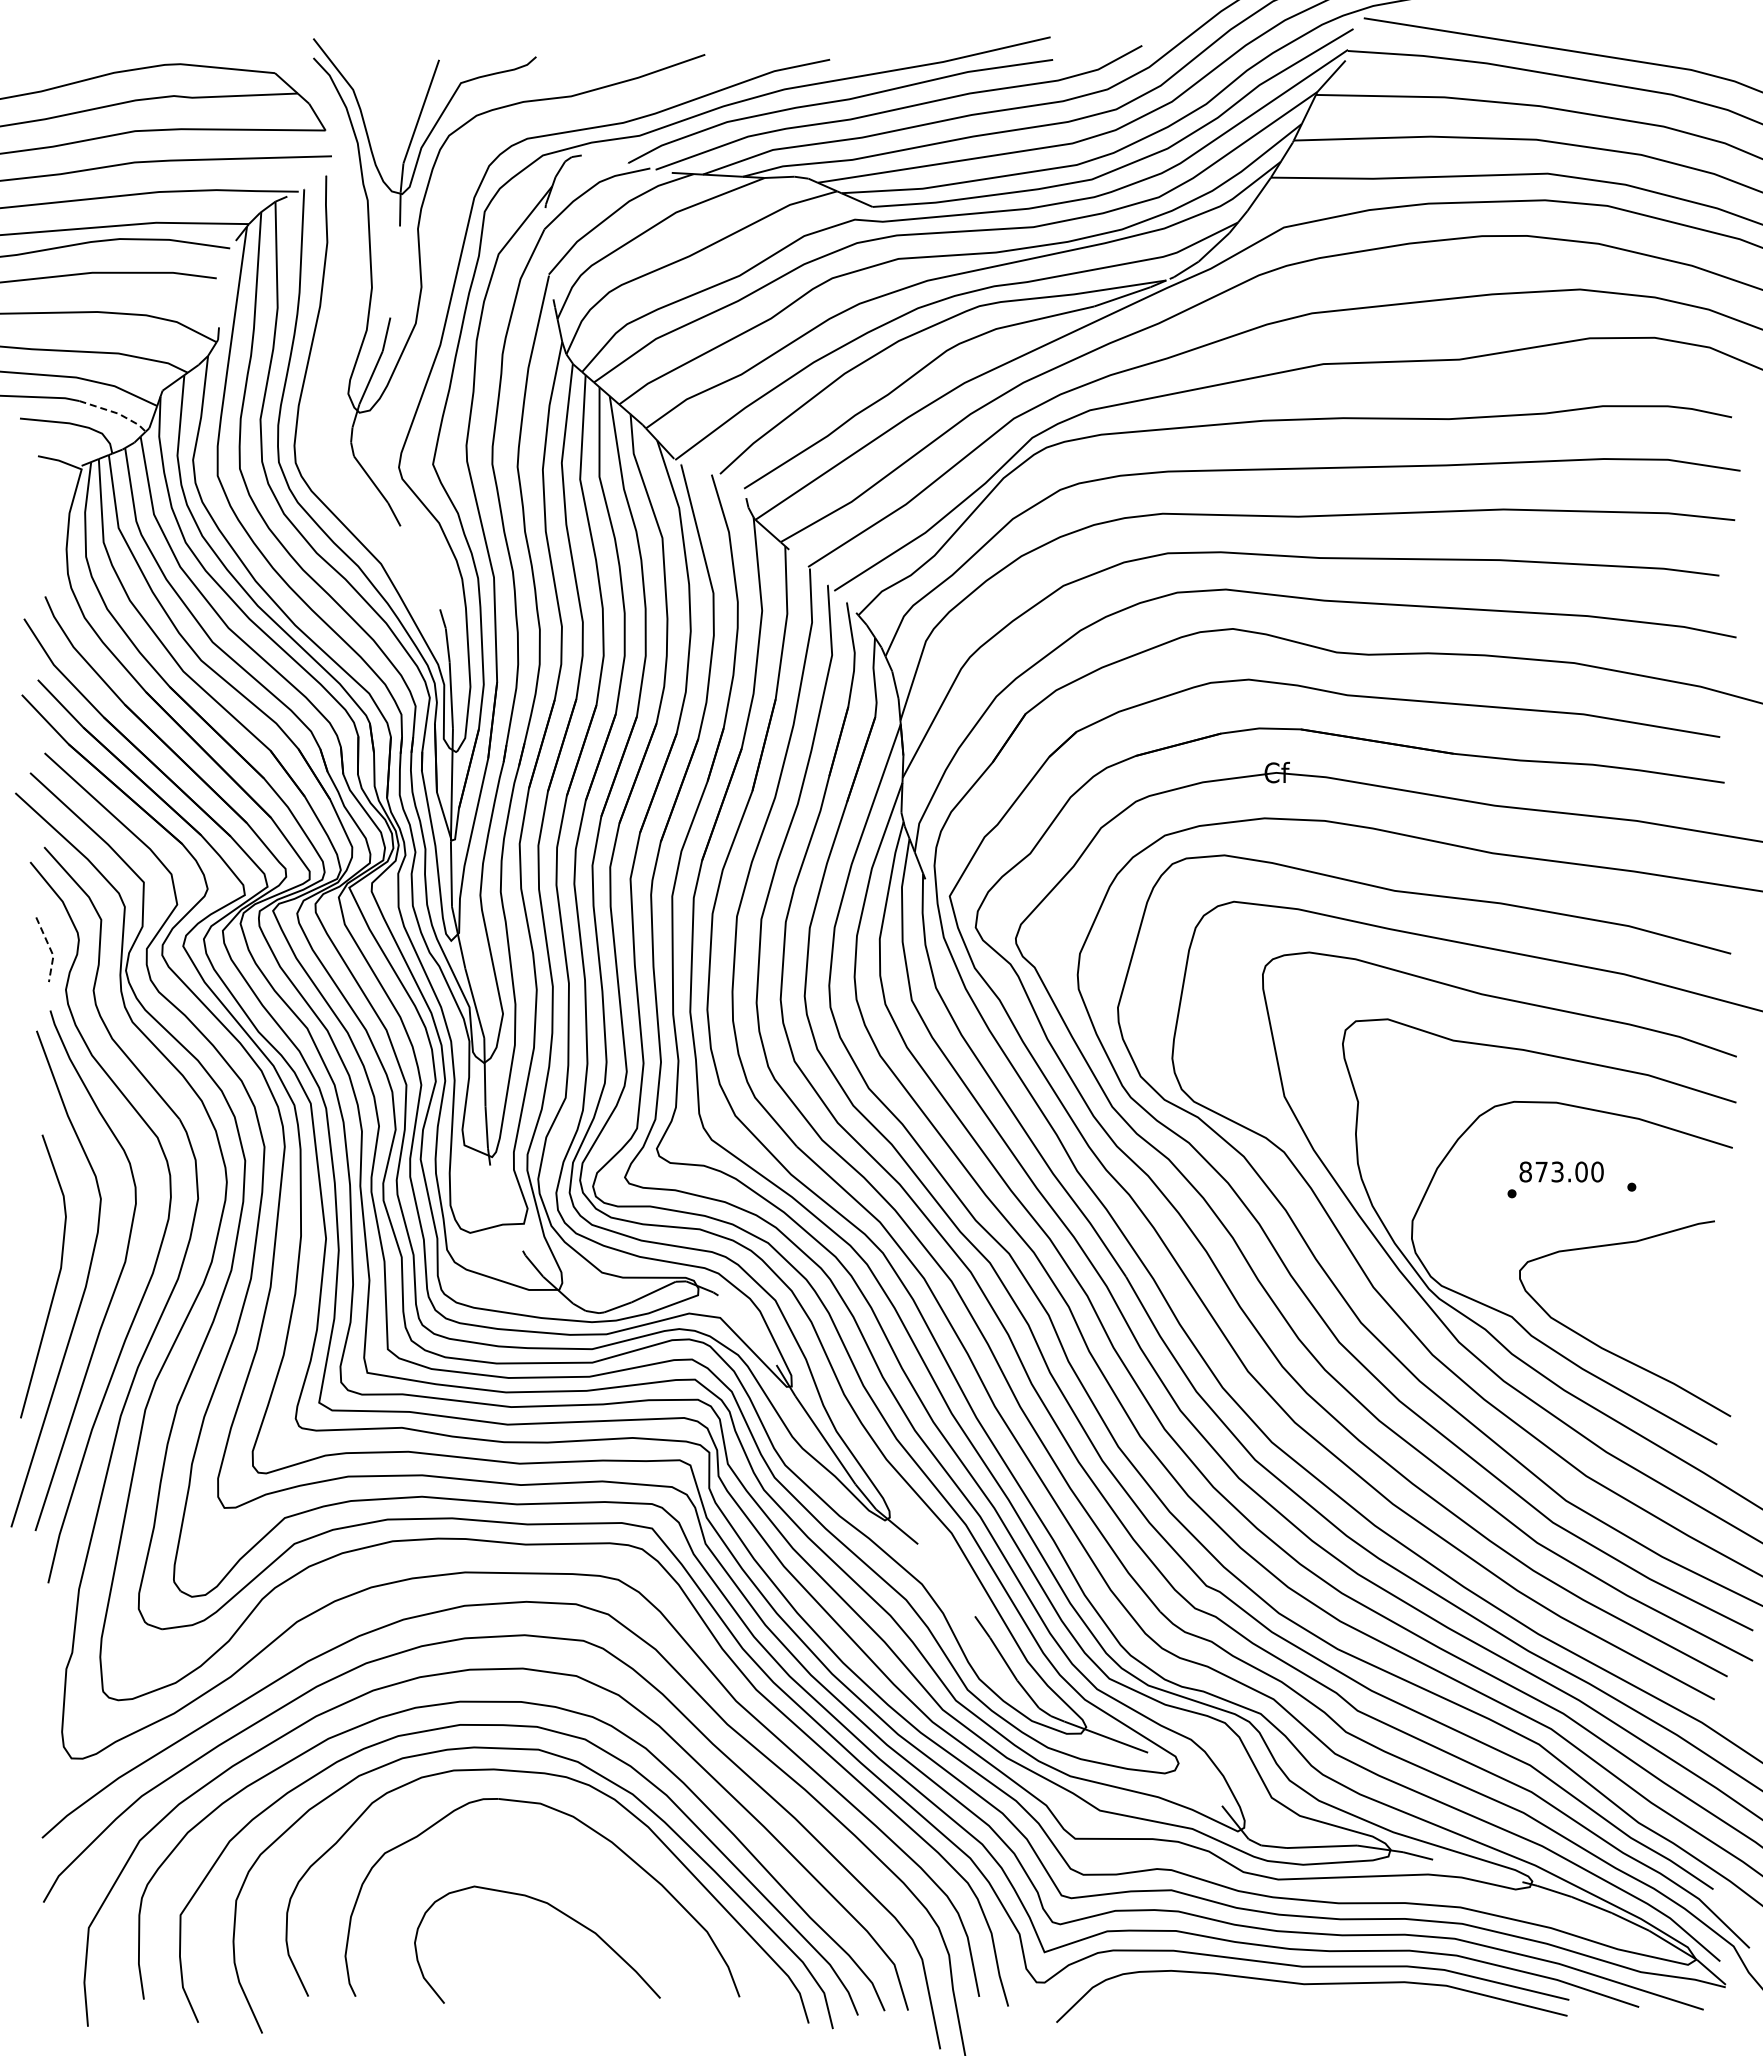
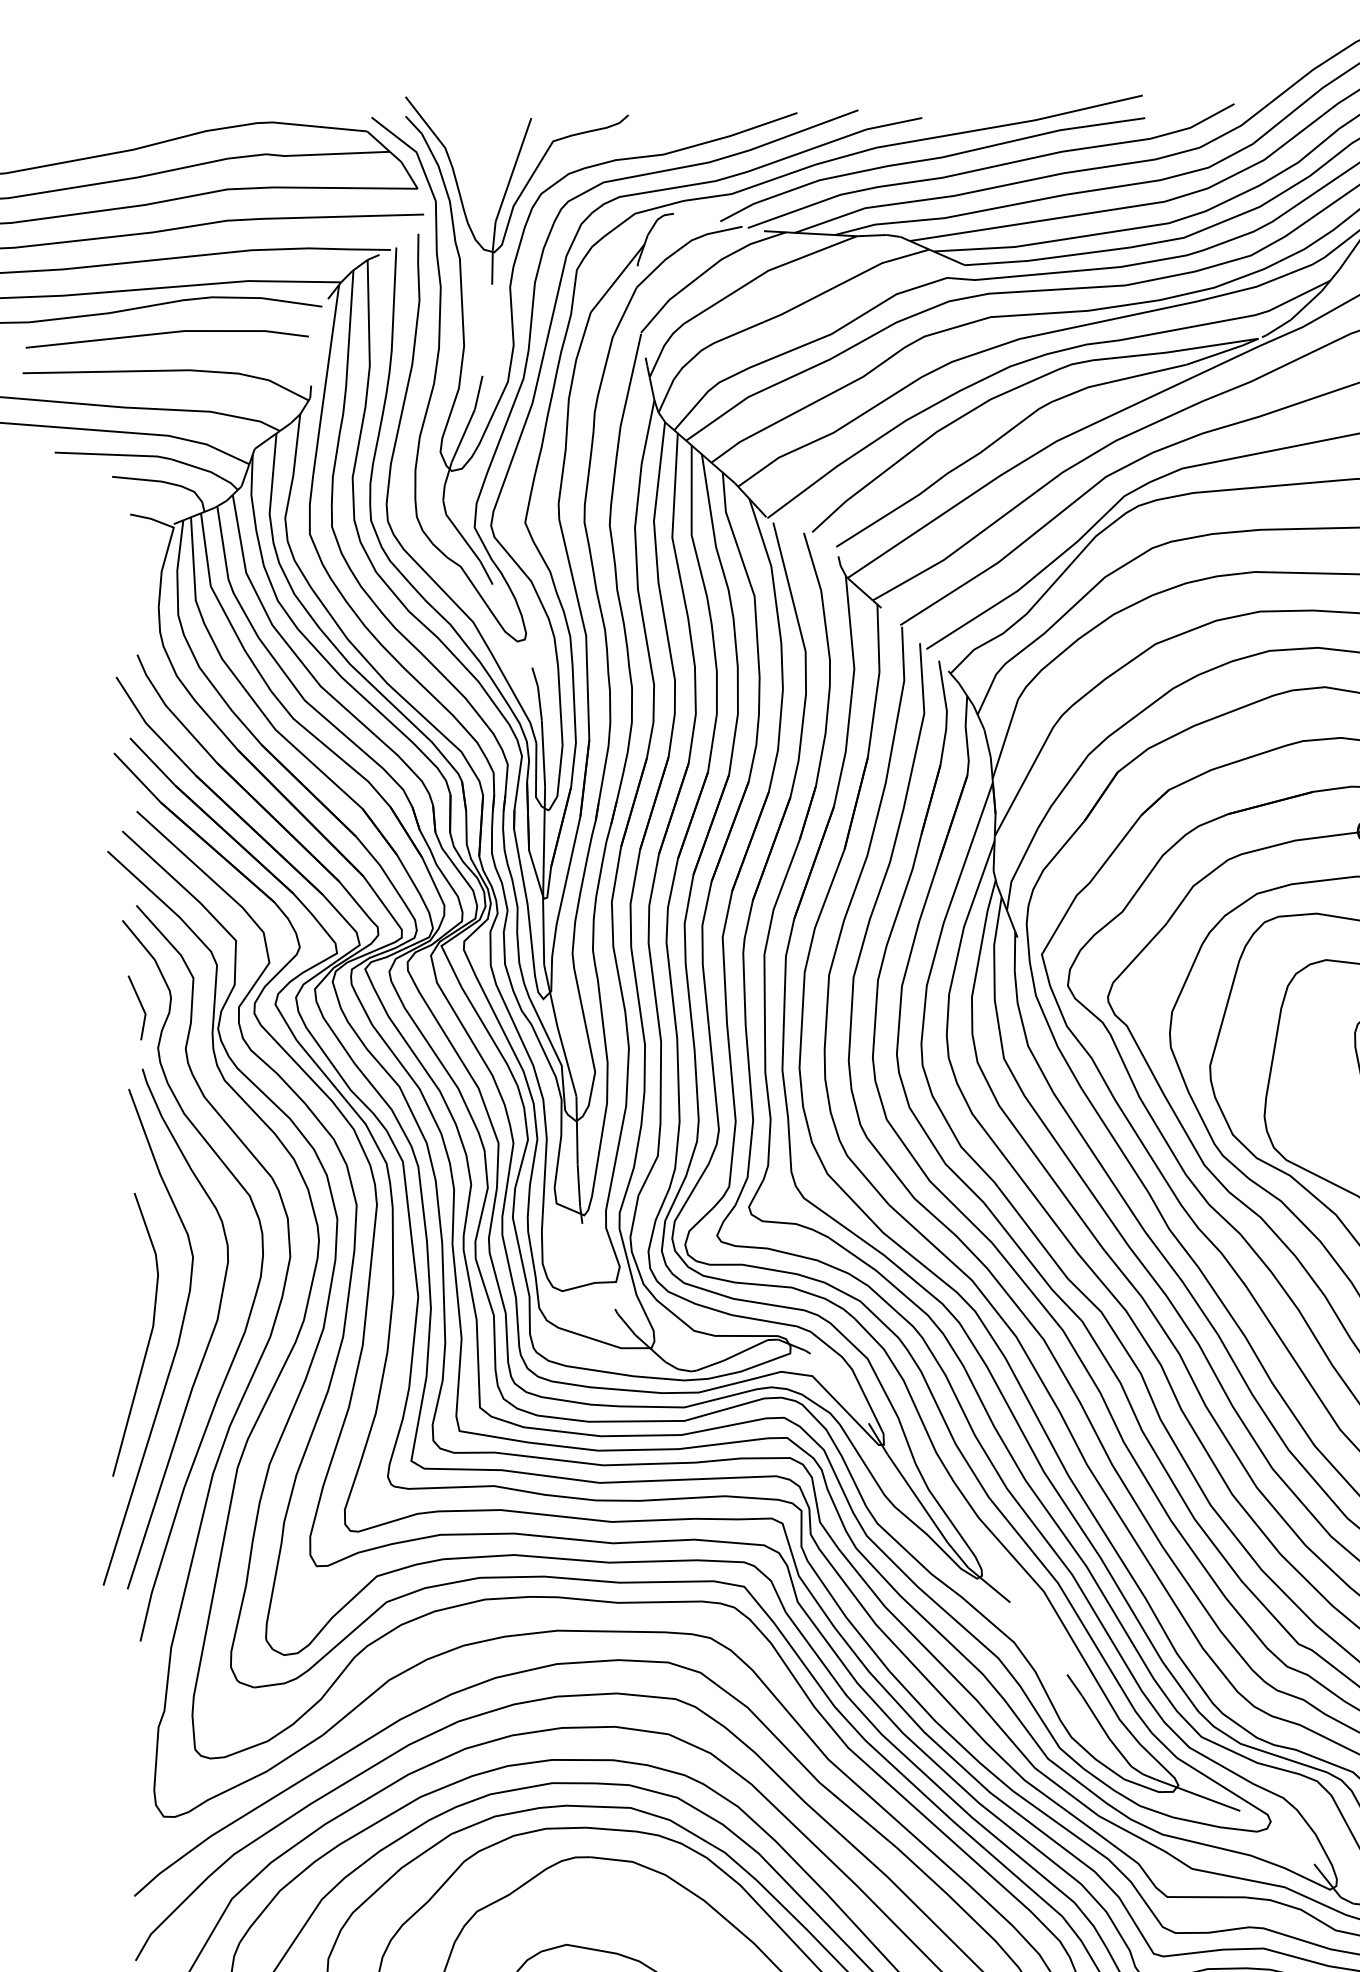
curve: (436, 299) -> (528, 357), added
line: (116, 412) -> (208, 470), dashed -> solid
line: (50, 949) -> (142, 1007), dashed -> solid

